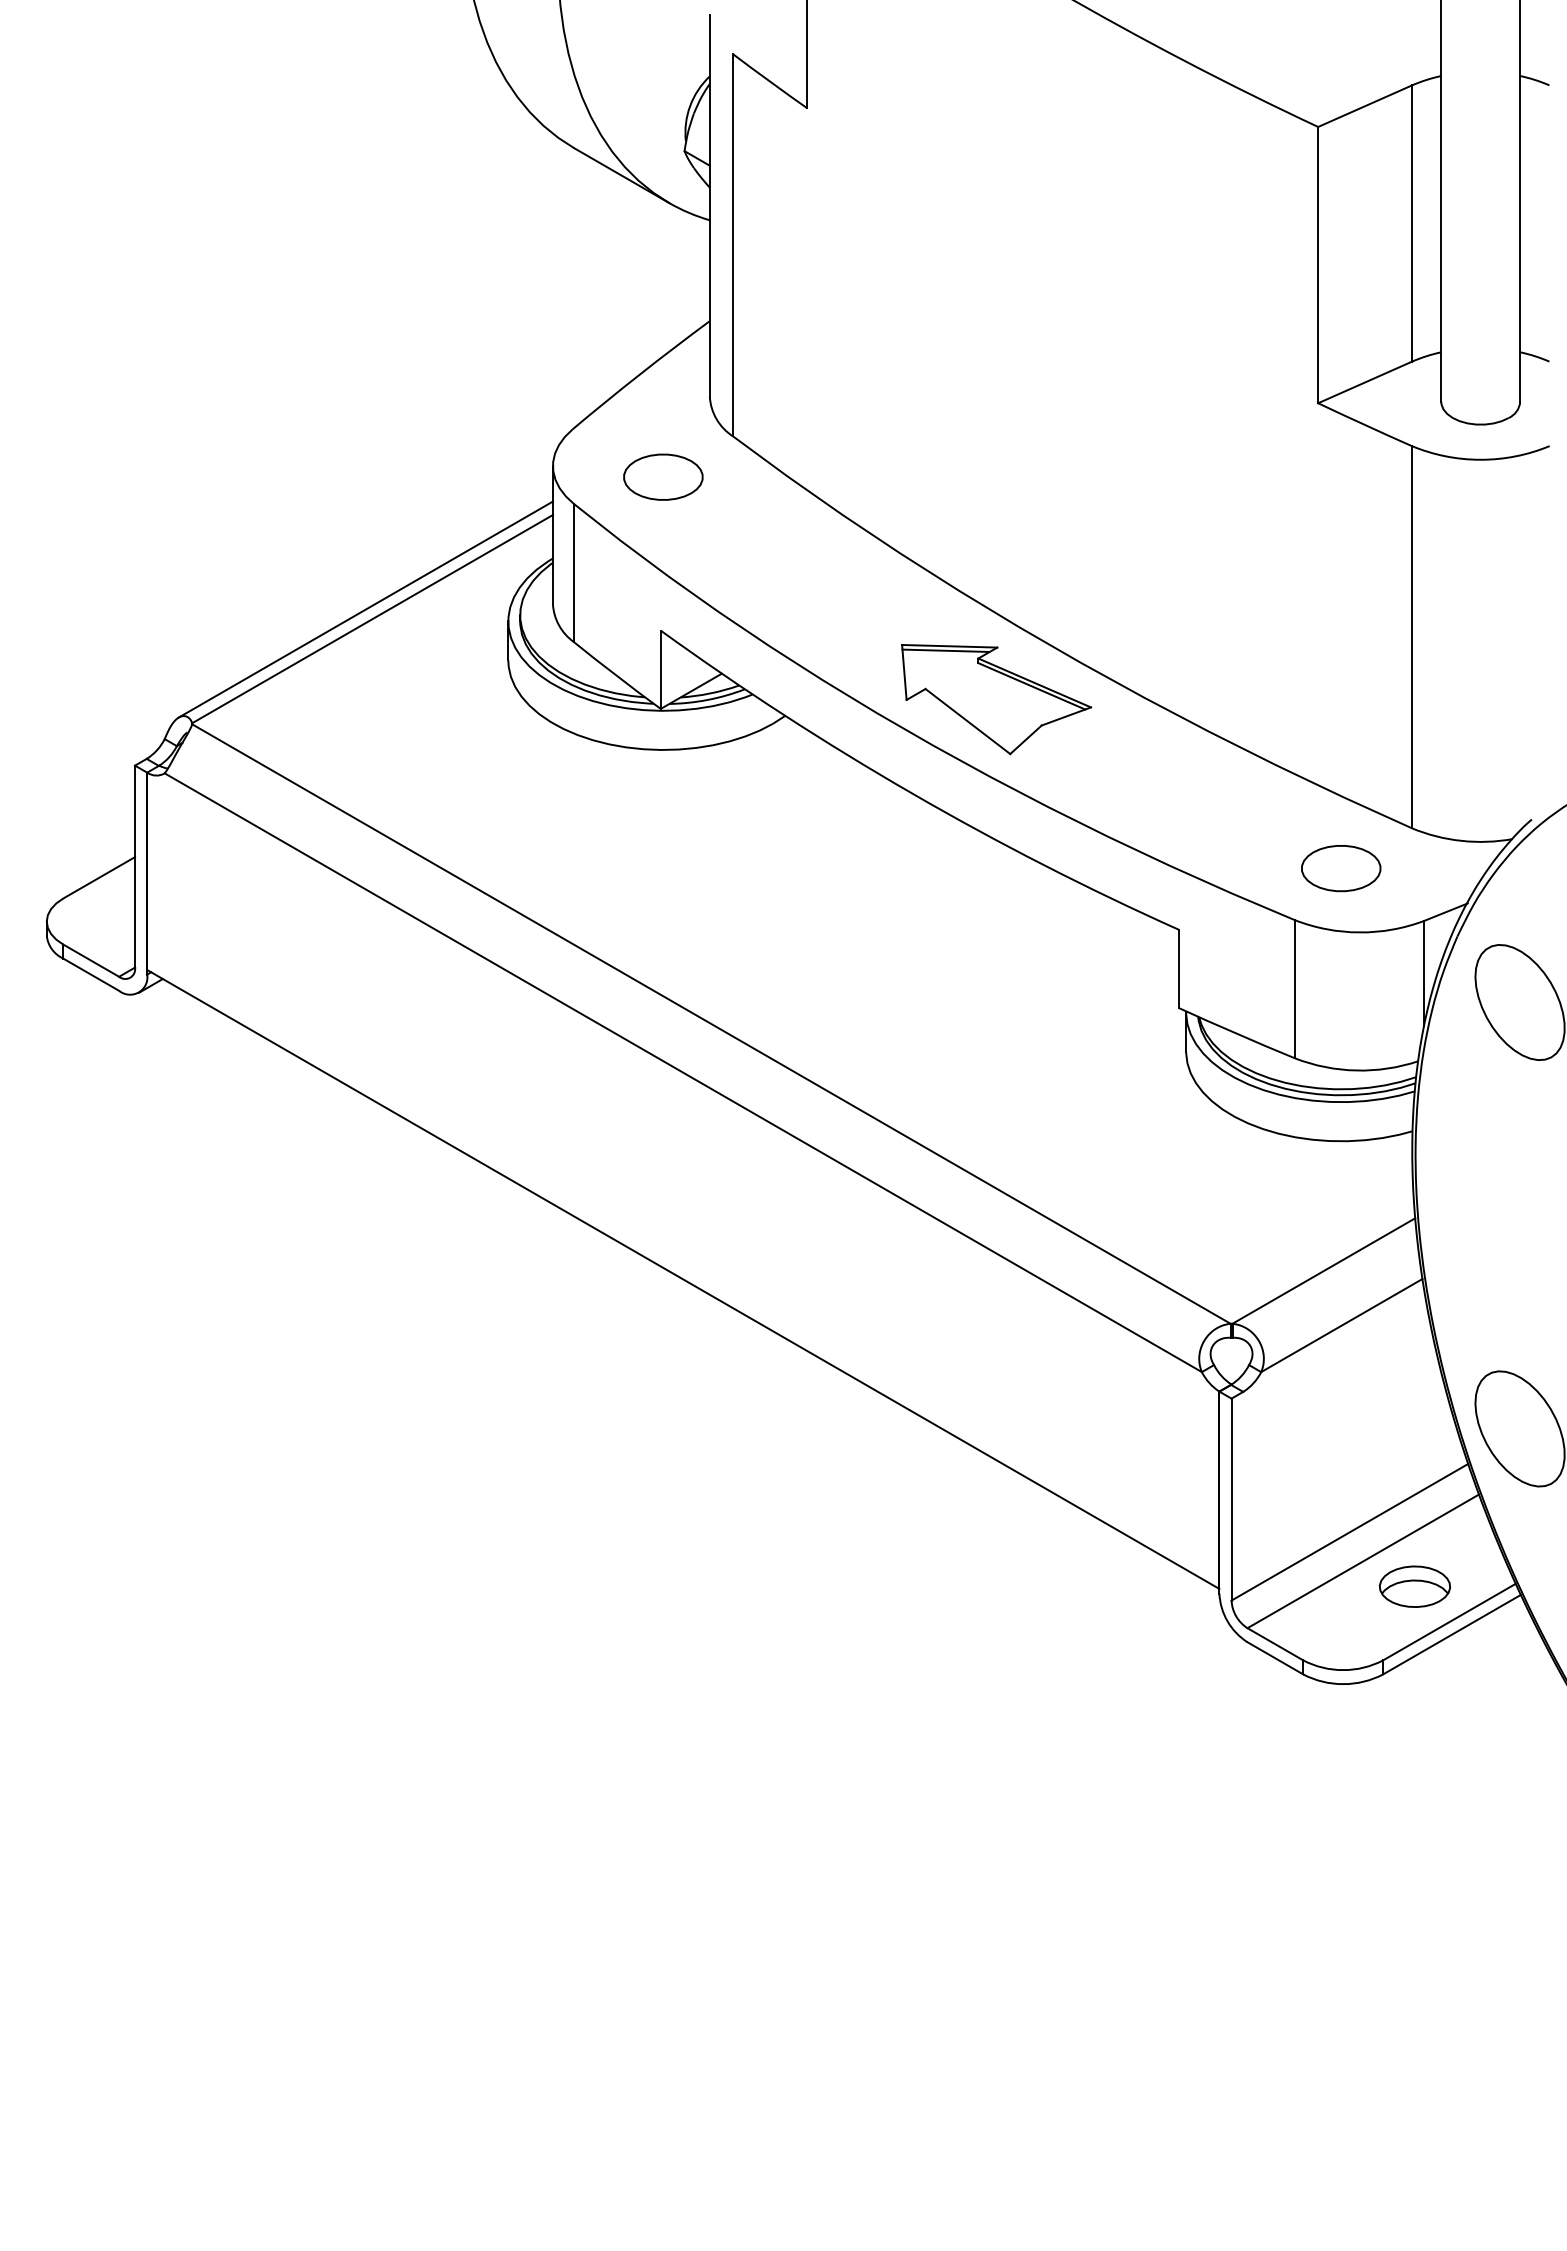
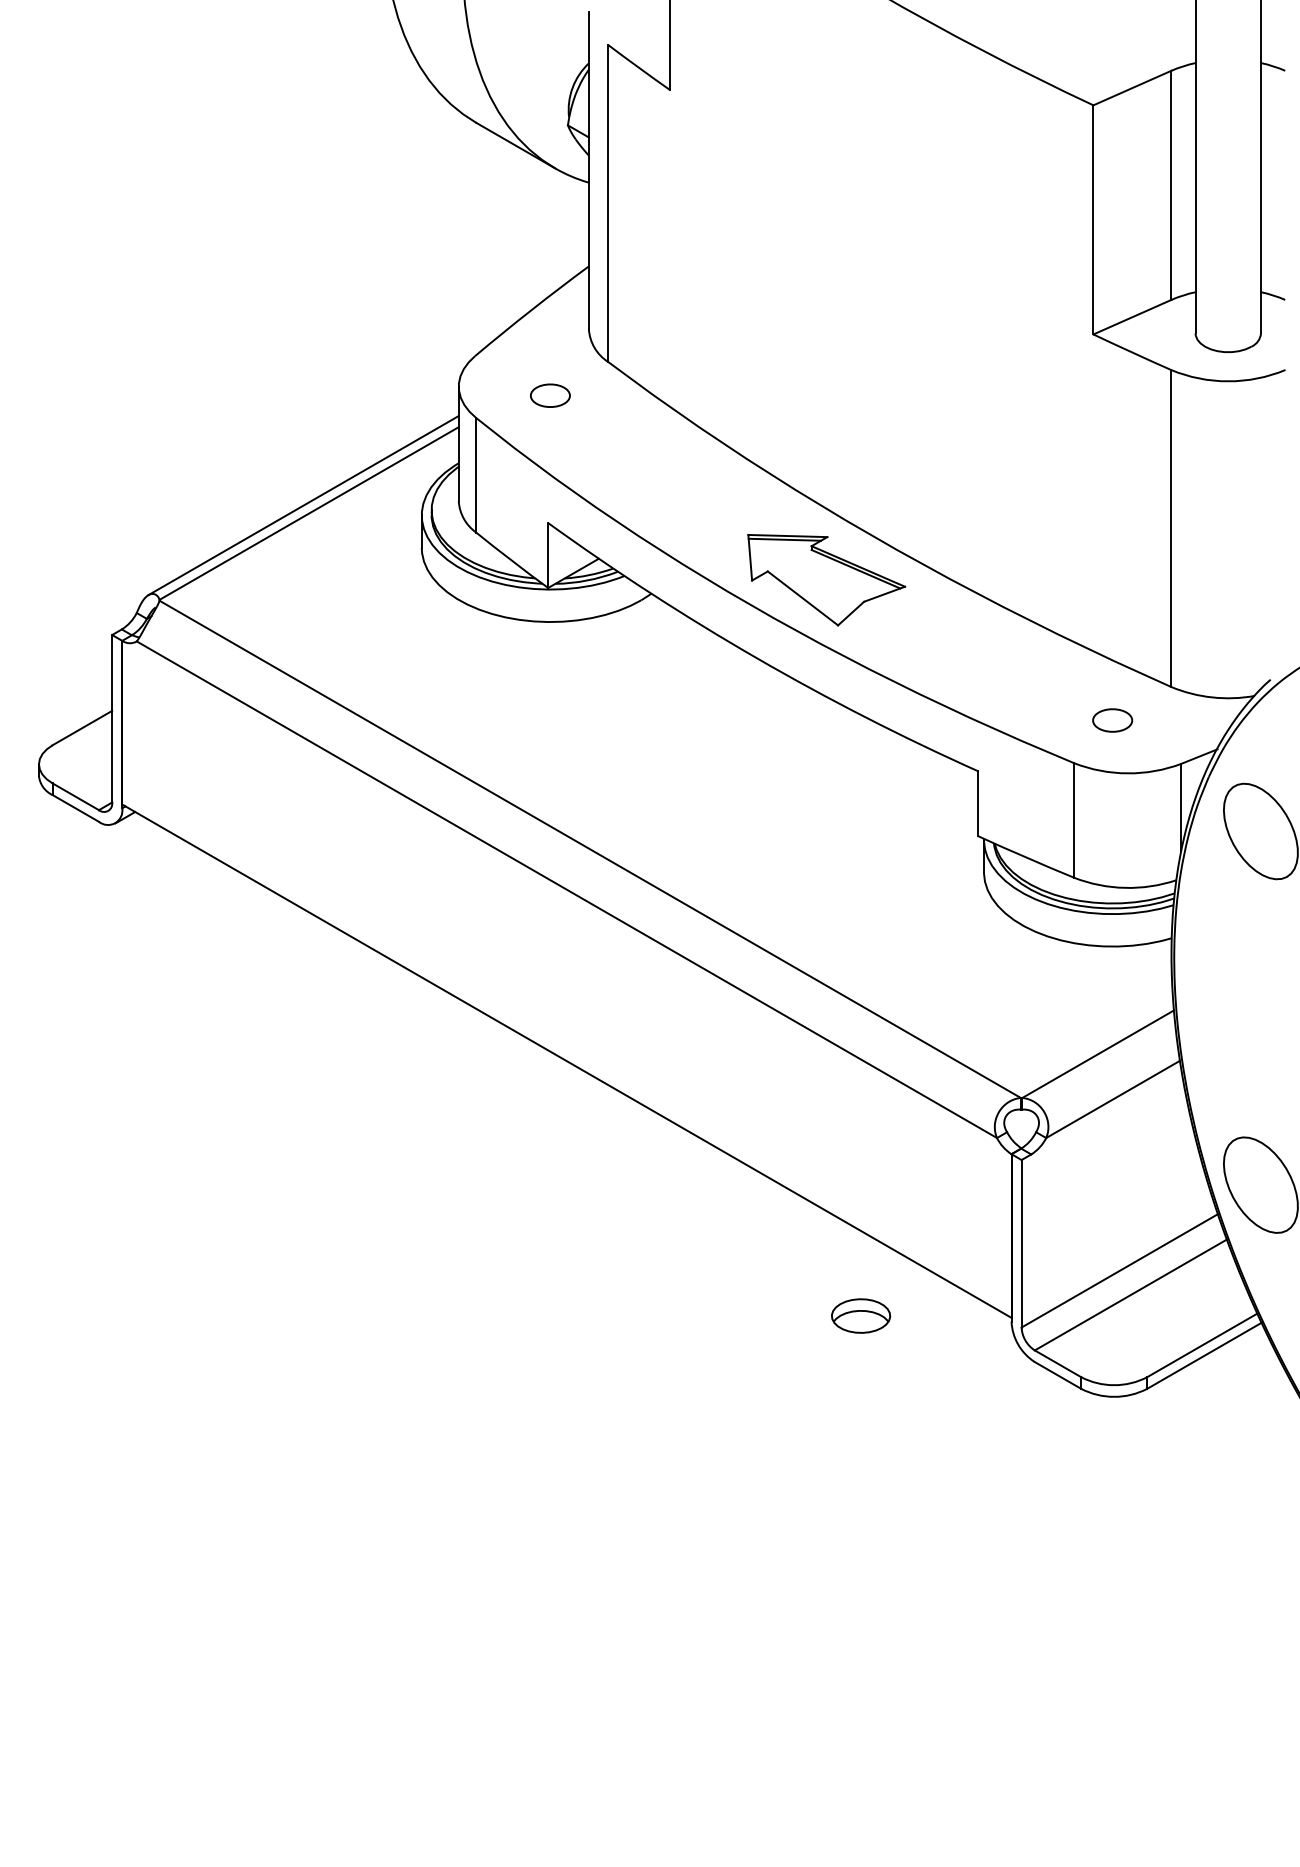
part: (663, 476) -> (550, 395), size x0.6
part: (1341, 868) -> (1112, 720), size x0.6
part: (1414, 1586) -> (860, 1315), moved

